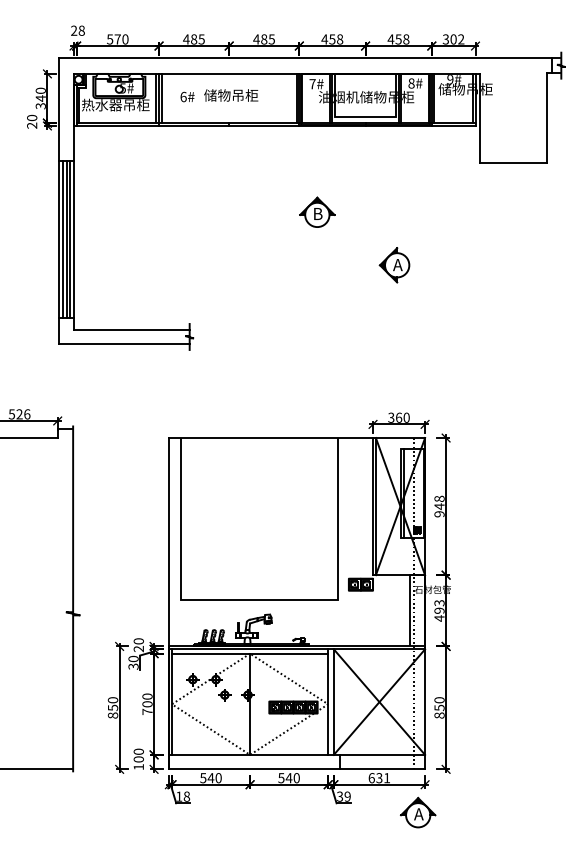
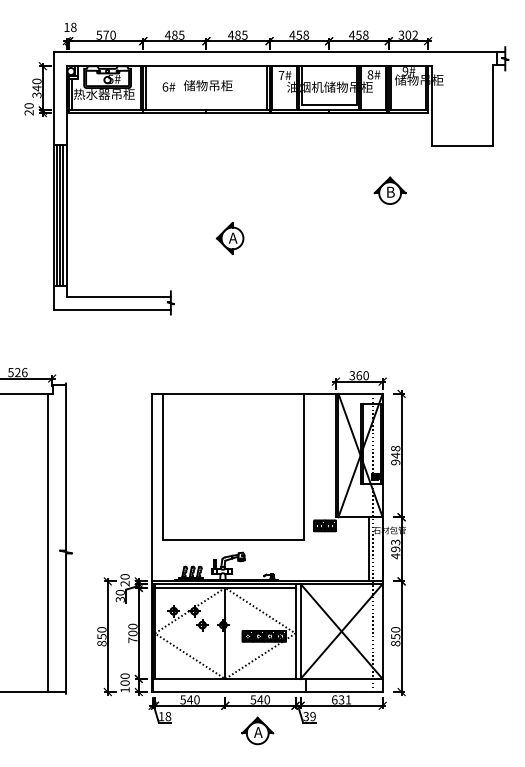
text: (74, 30) -> (67, 27), 28 -> 18
part: (317, 211) -> (390, 190), moved
part: (394, 265) -> (230, 238), moved
line: (53, 603) -> (48, 542), added
part: (418, 812) -> (258, 730), moved

